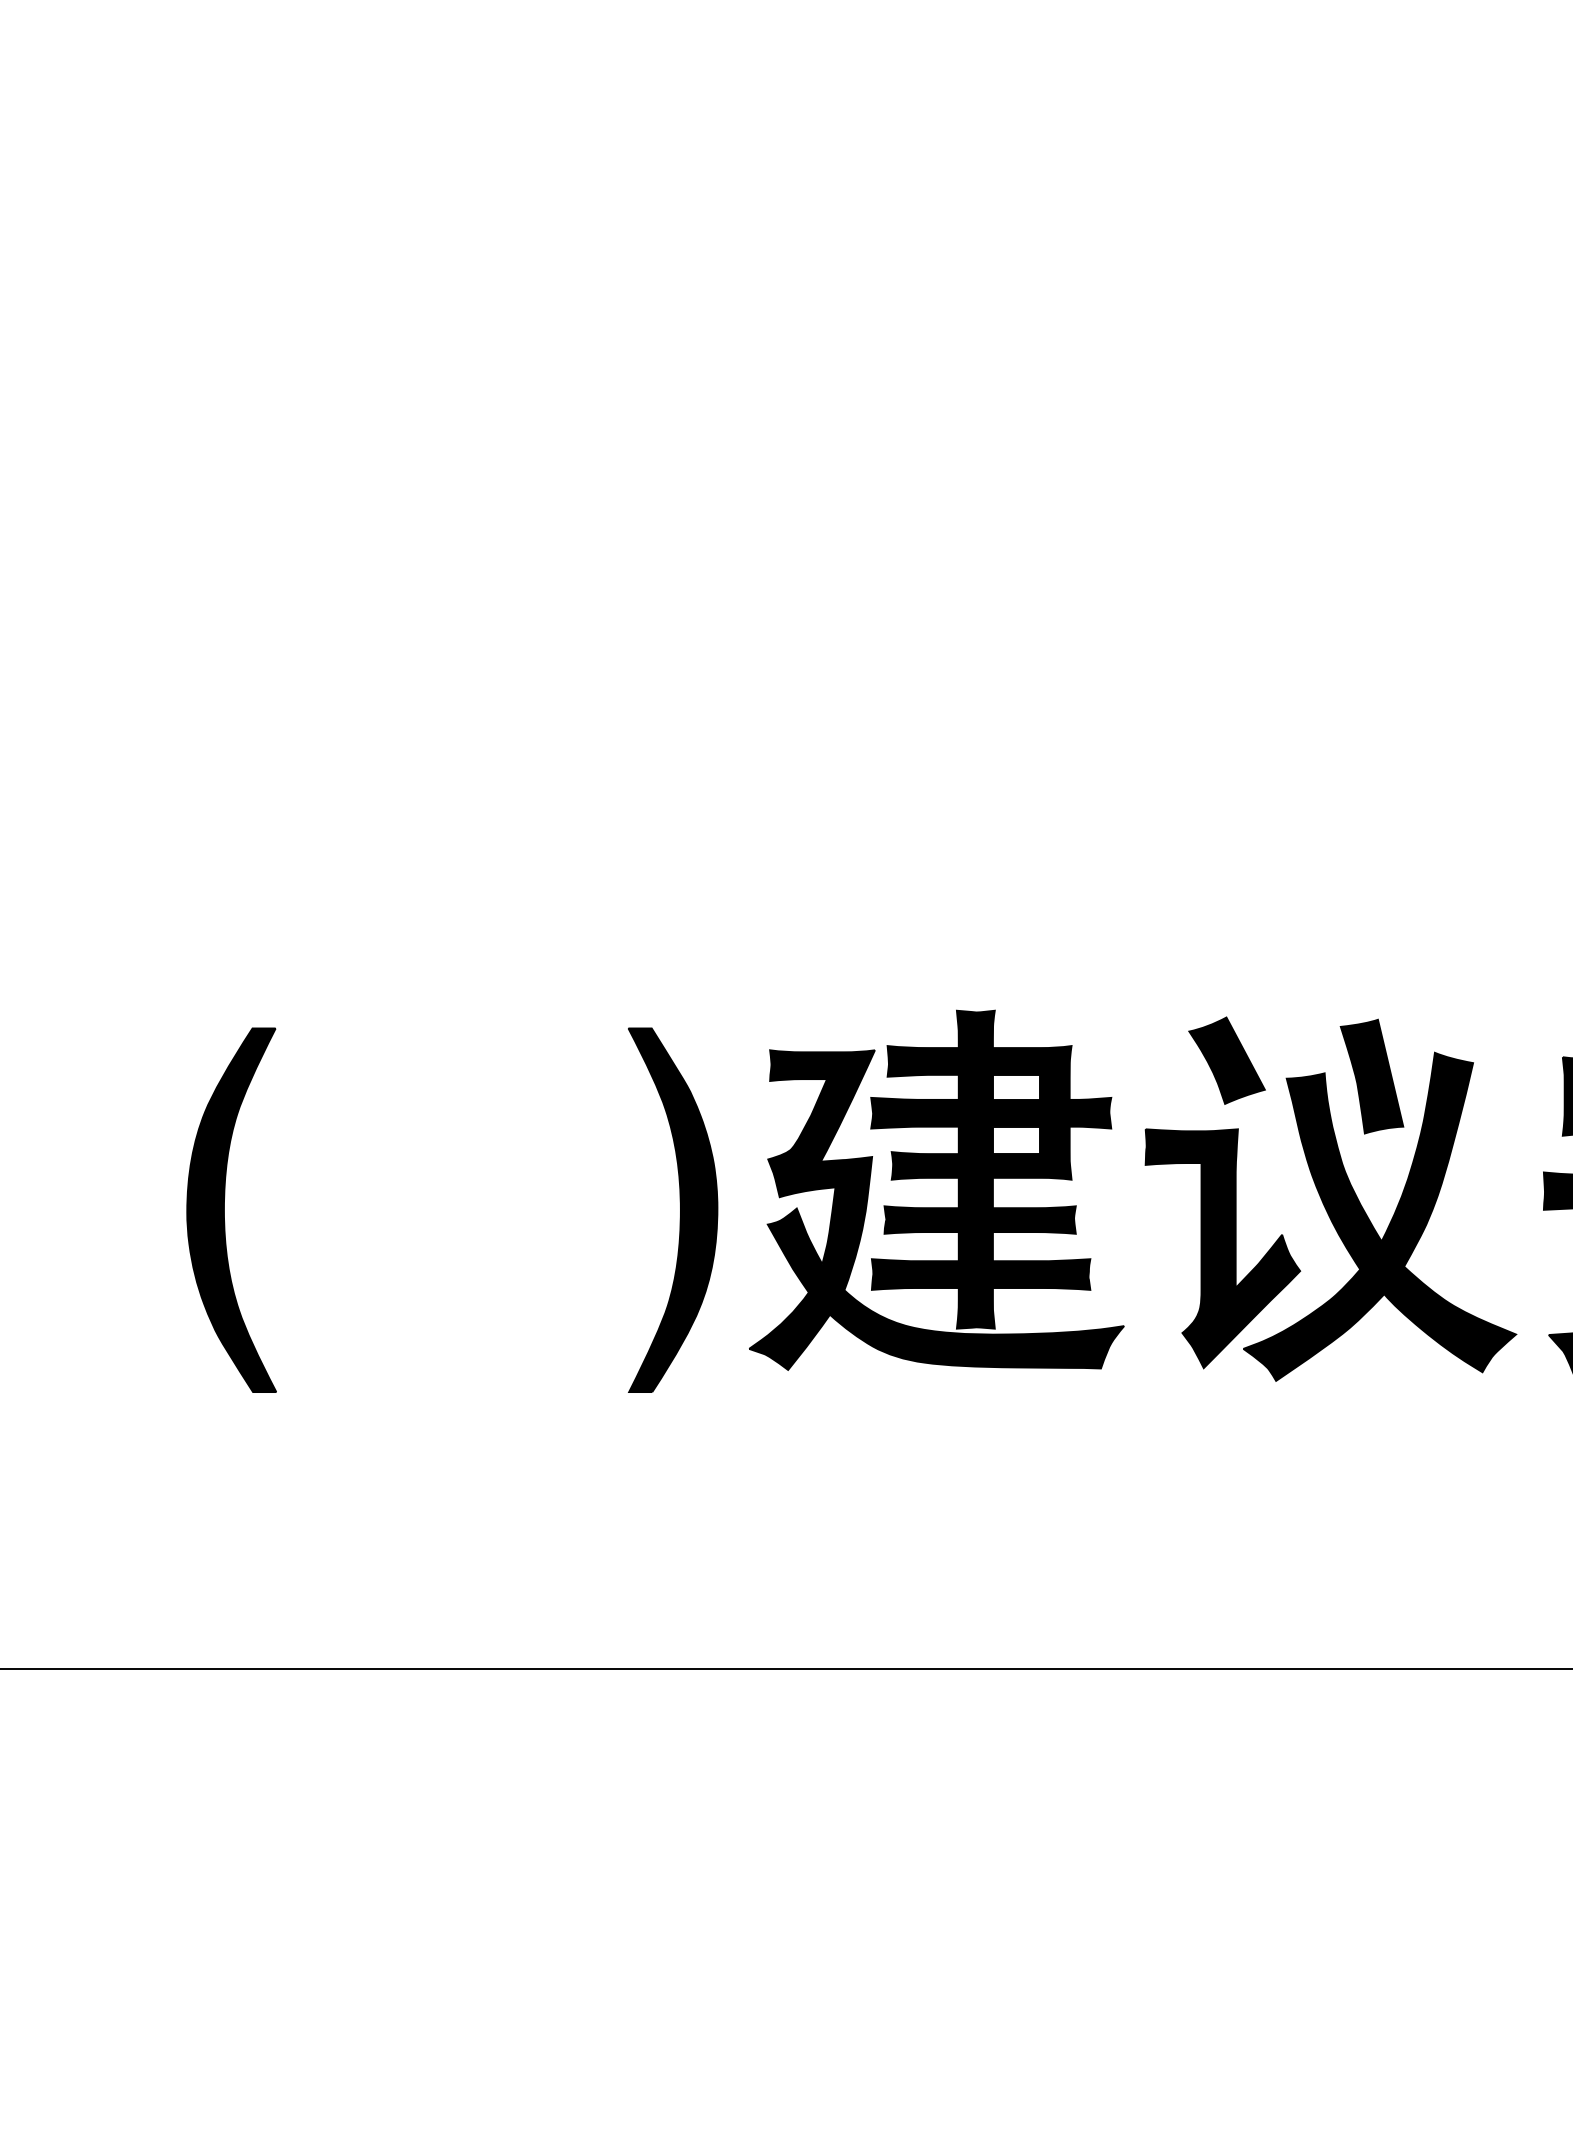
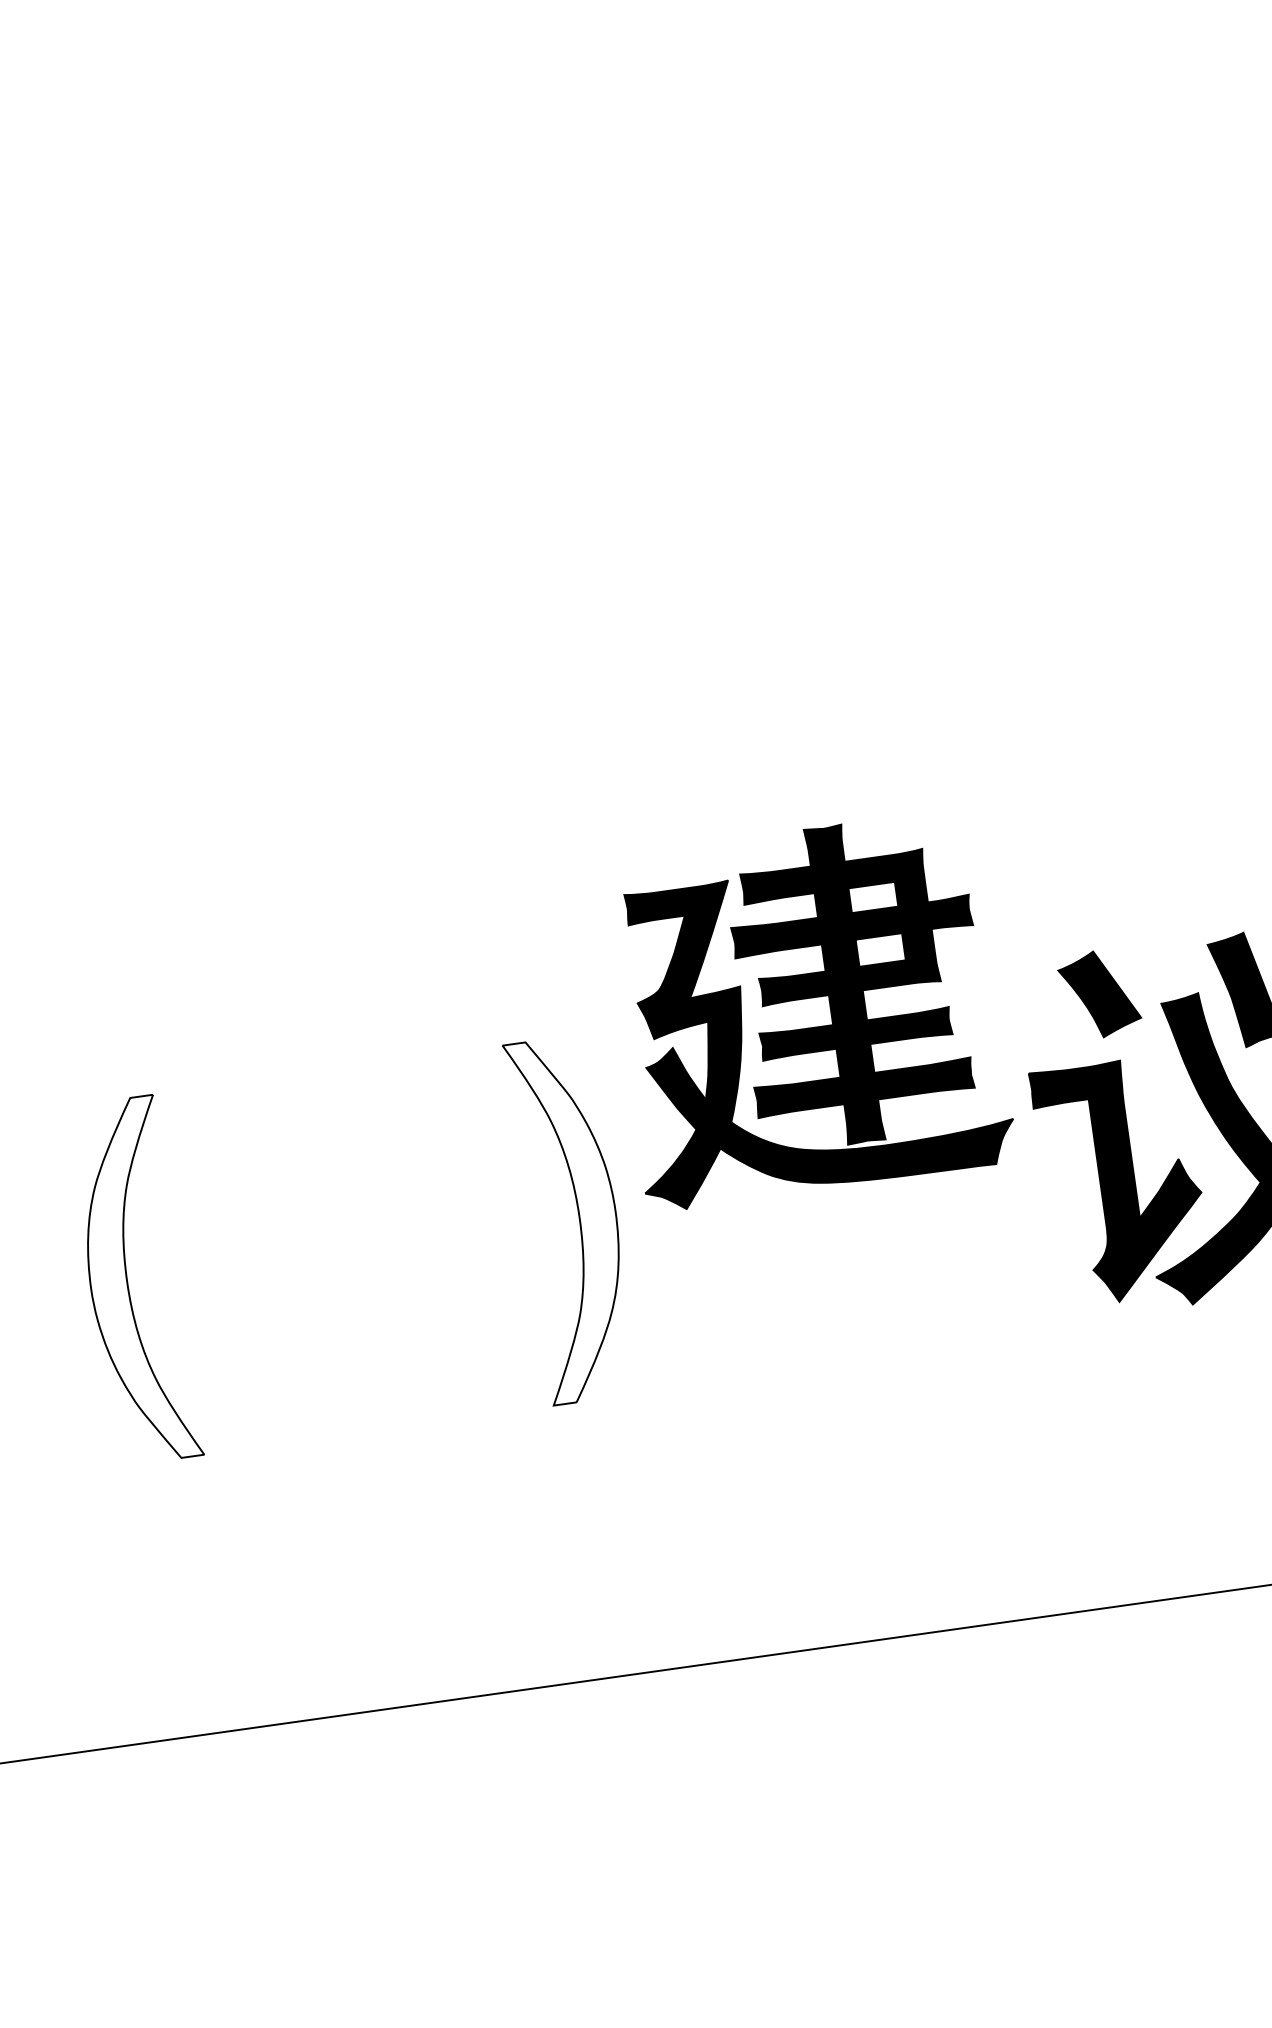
part: (936, 1178) -> (806, 998), moved
fill: (231, 1210) -> (134, 1281), removed
fill: (672, 1210) -> (571, 1219), removed

